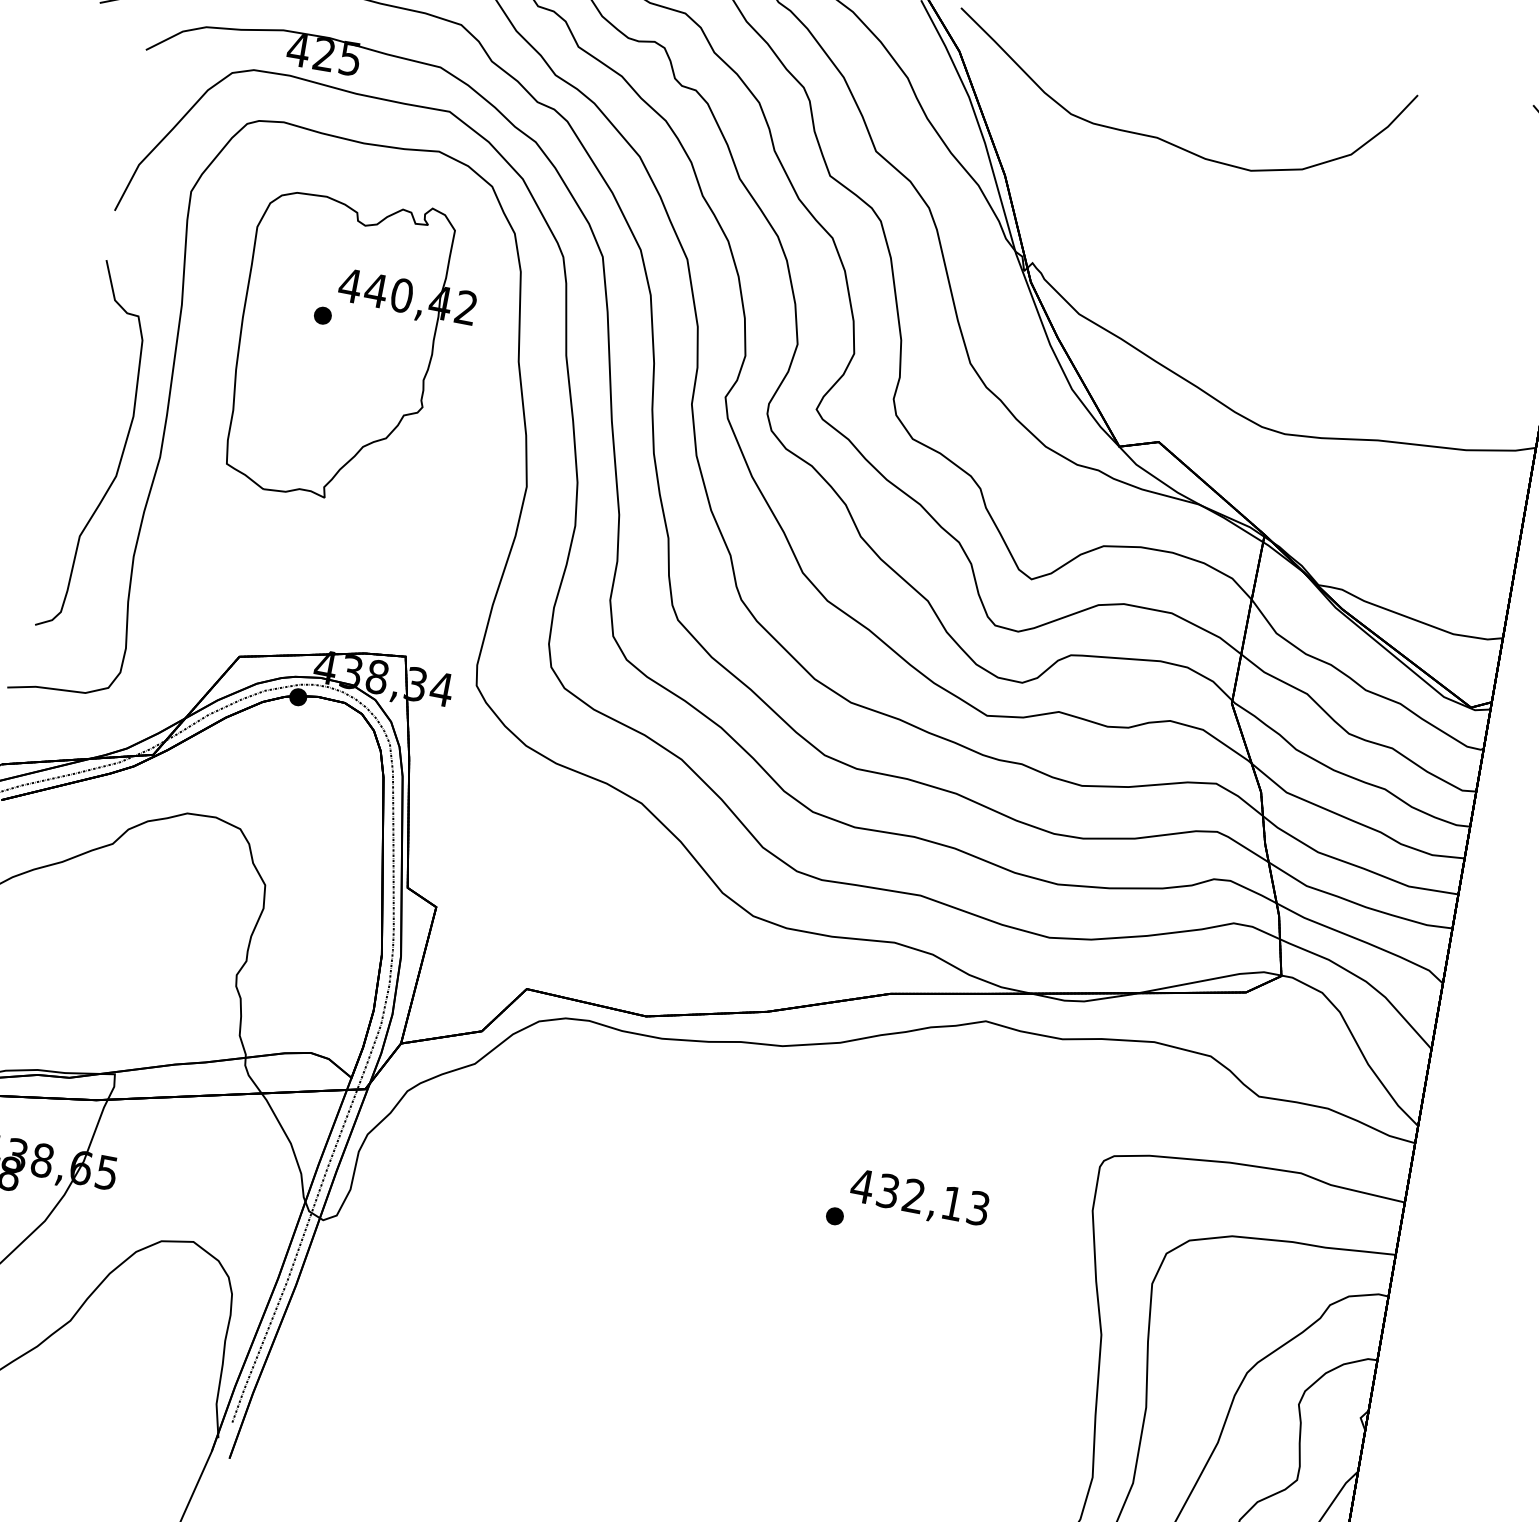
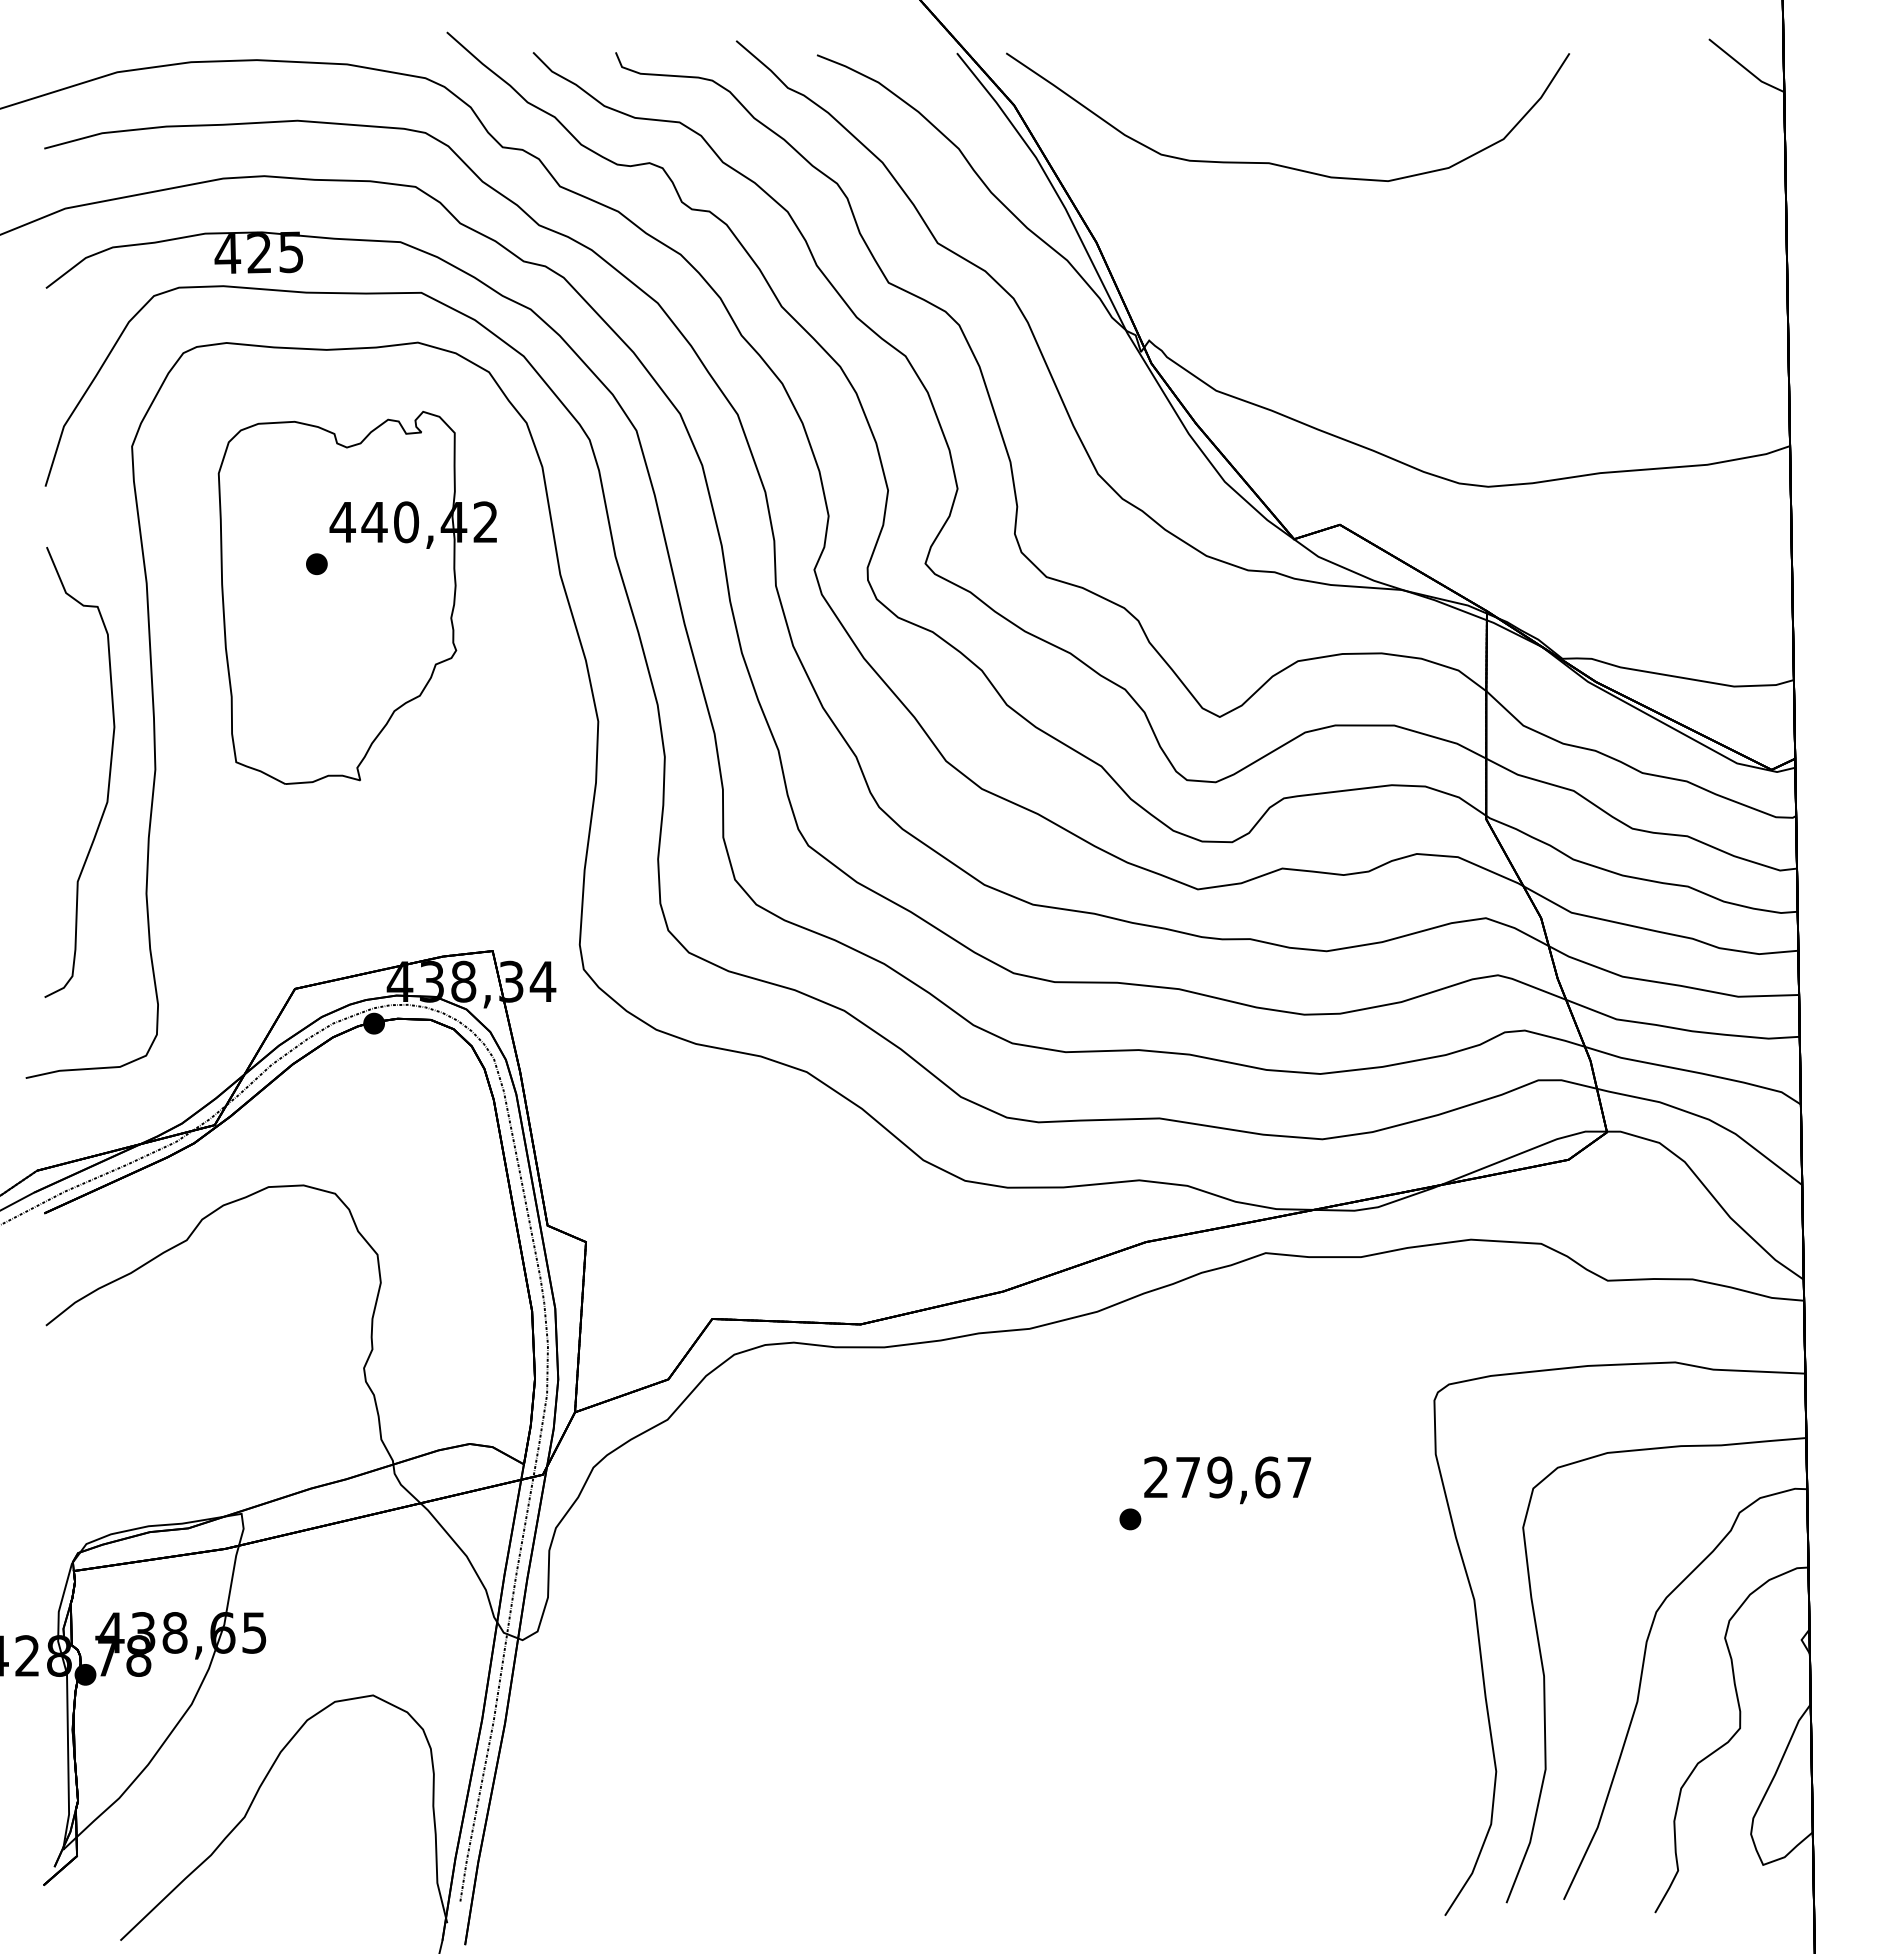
text: (920, 1197) -> (1227, 1477), 432,13 -> 279,67

